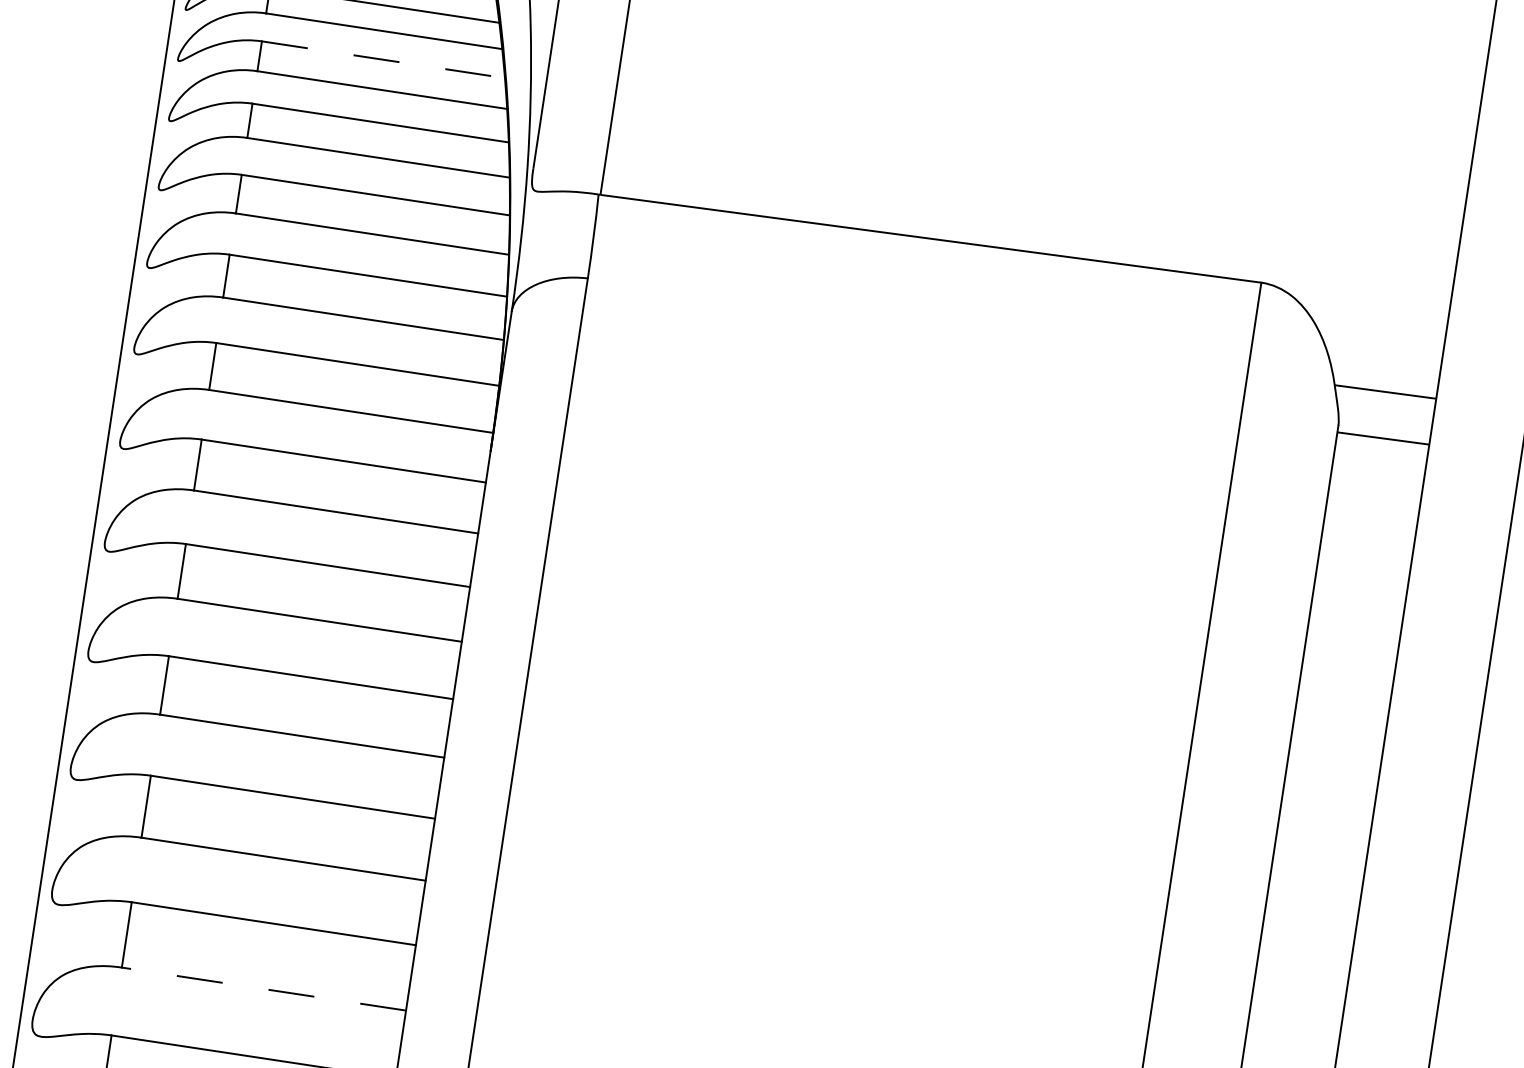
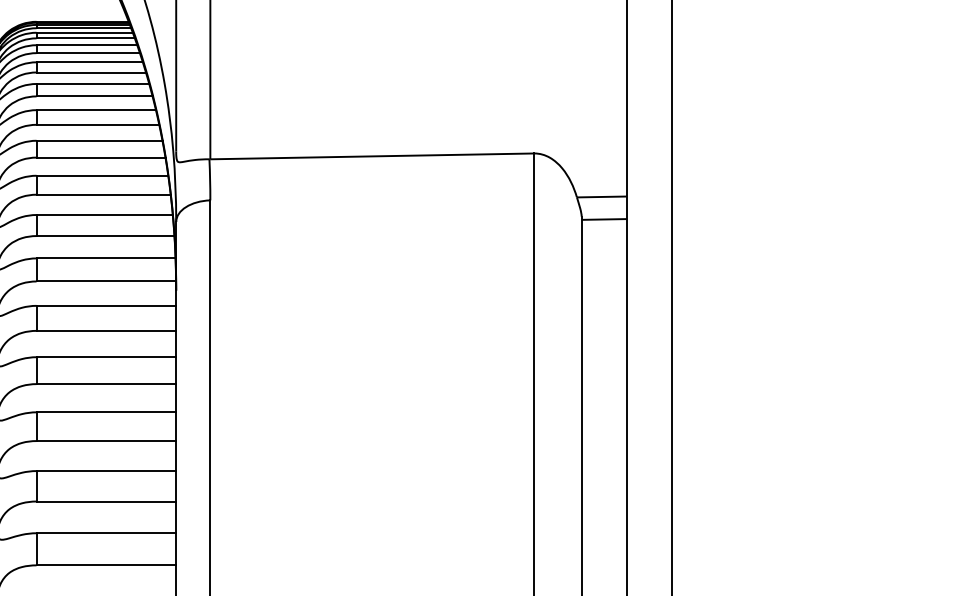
line: (383, 60) -> (96, 110), dashed -> solid
line: (264, 989) -> (106, 565), dashed -> solid

